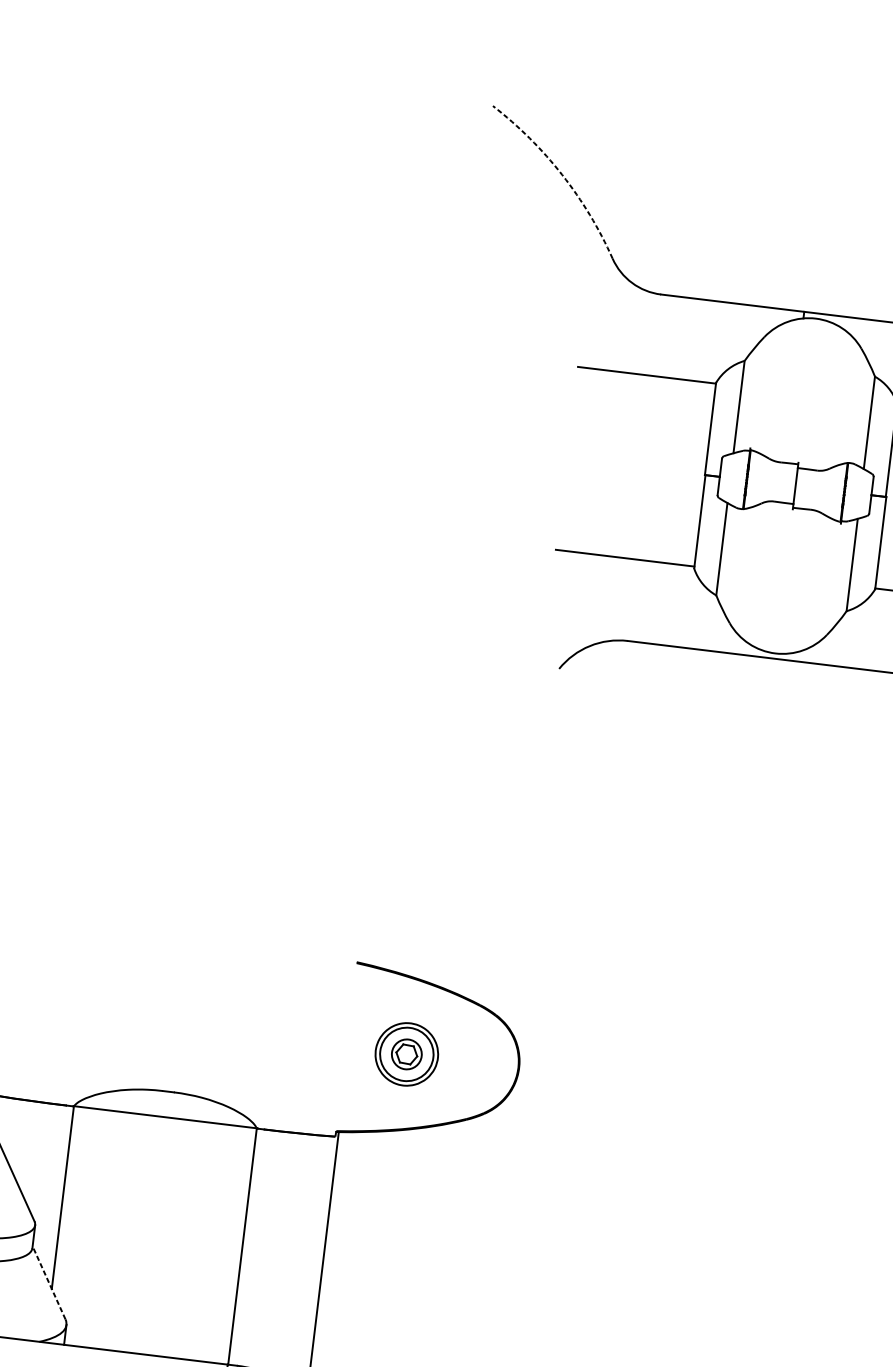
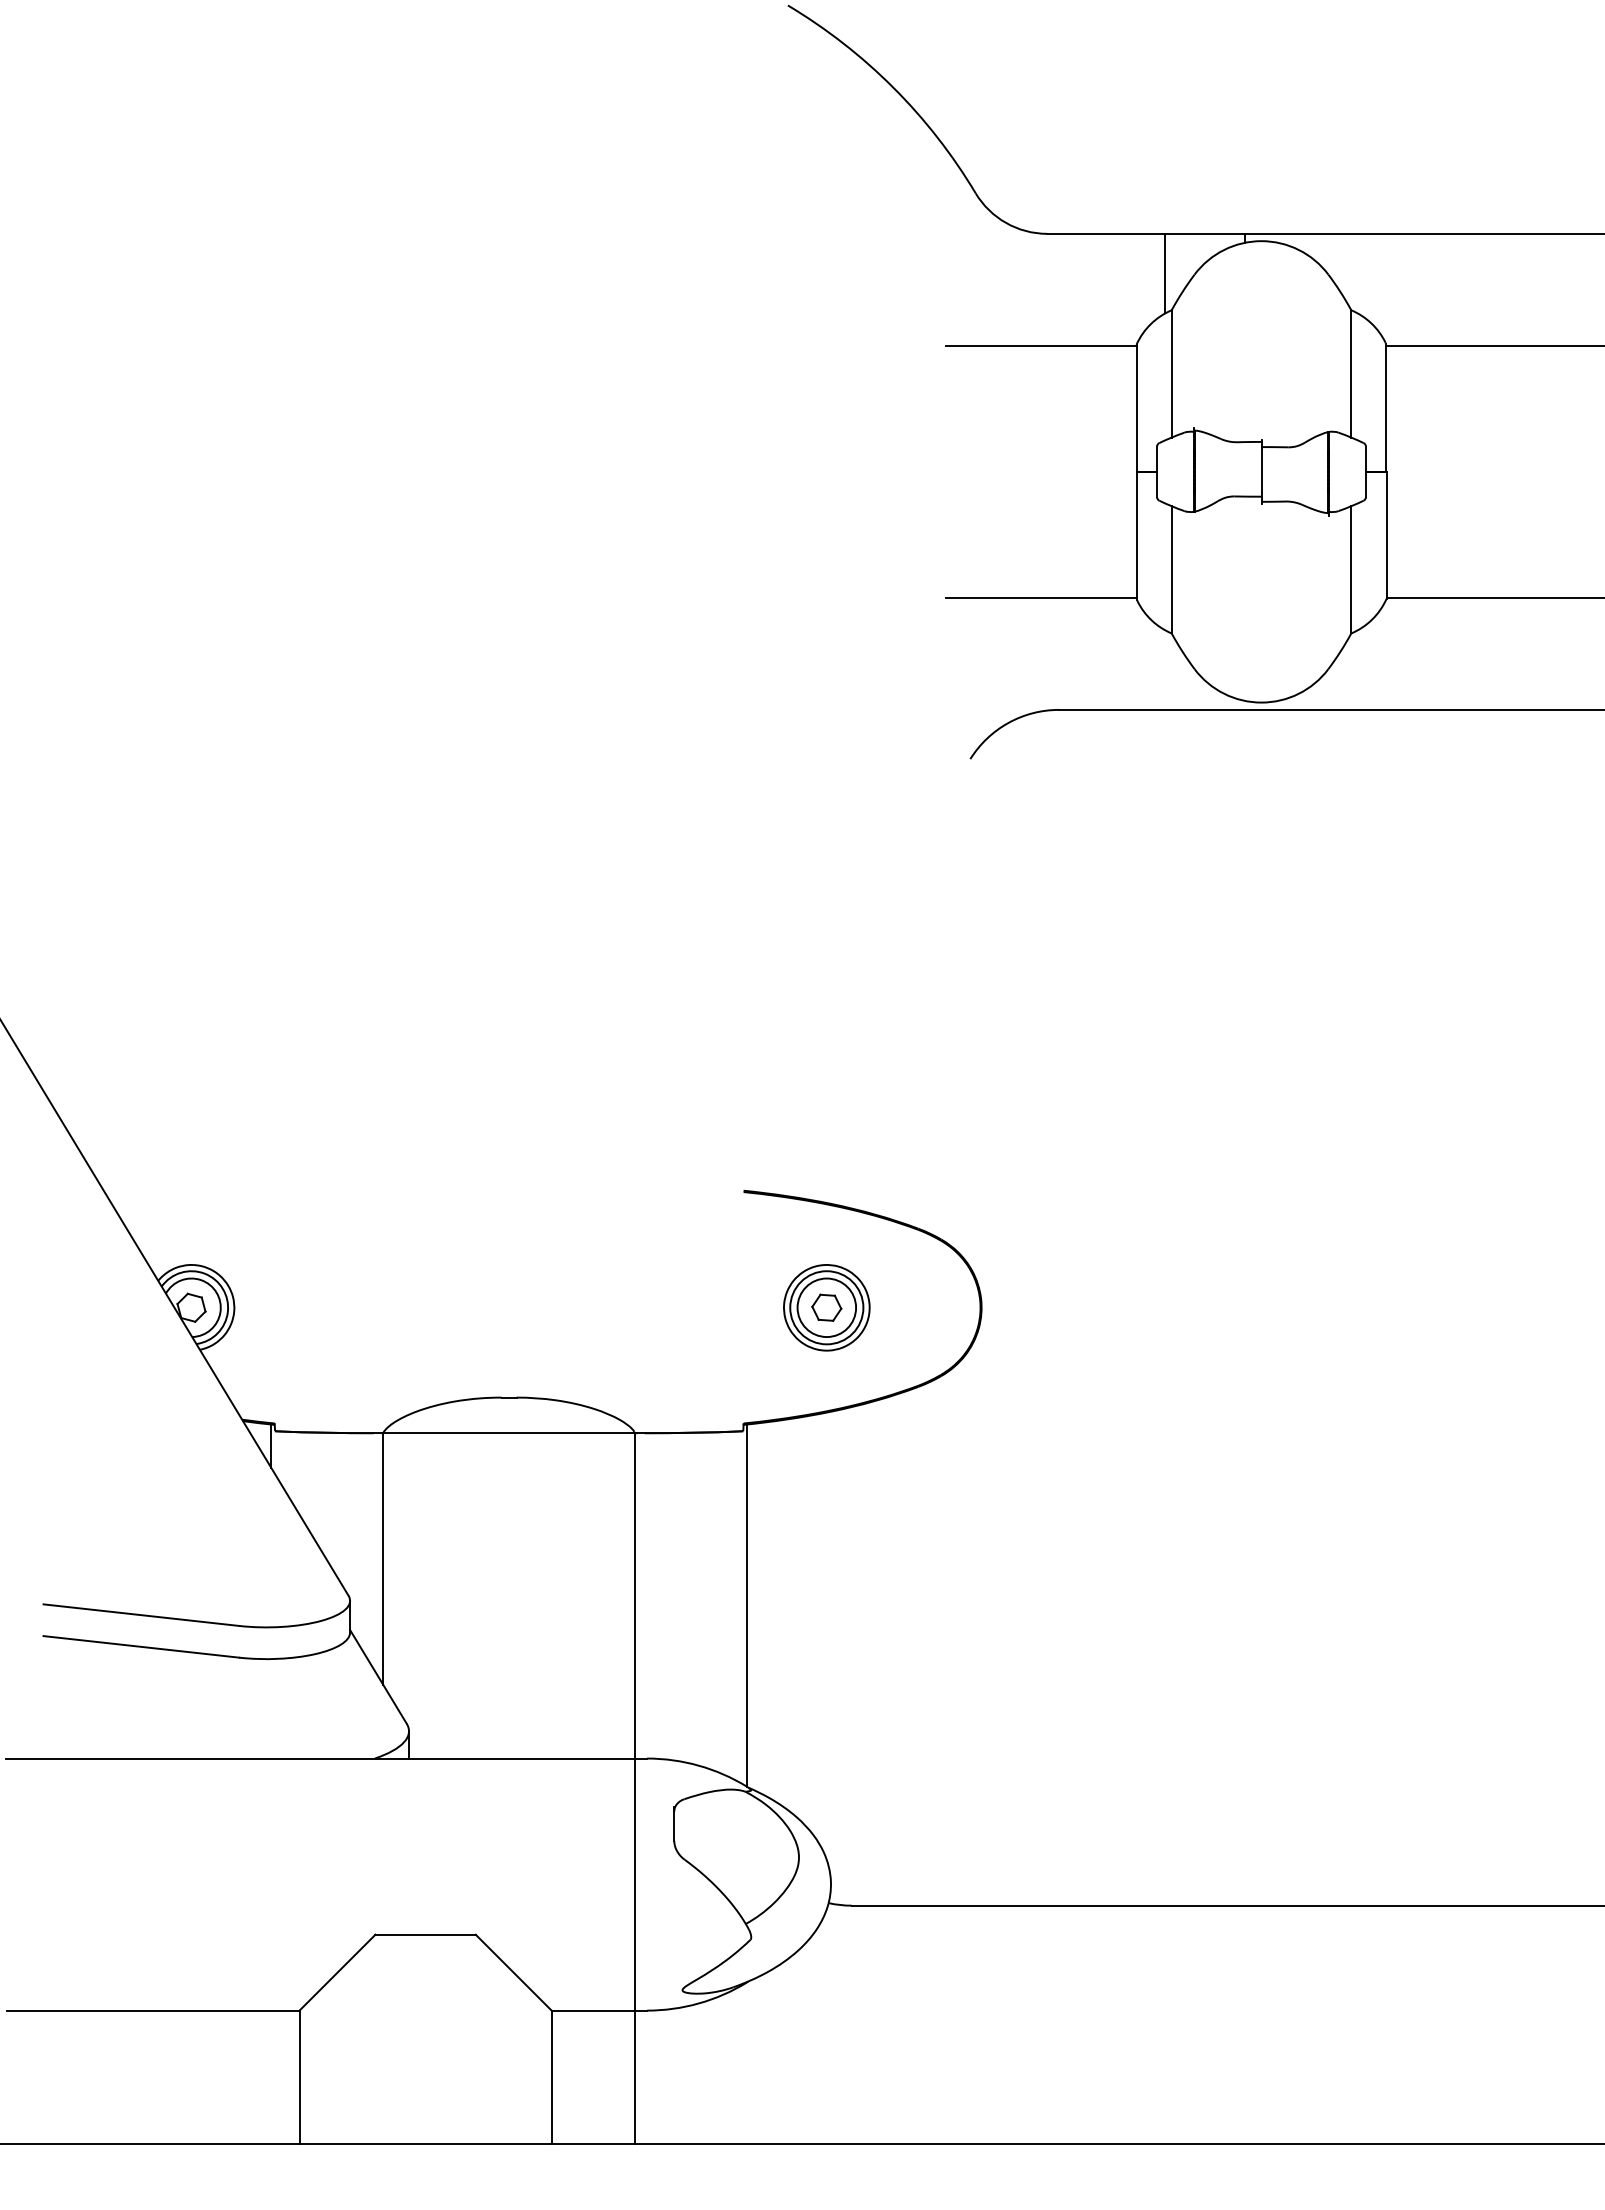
arc: (562, 174) -> (893, 87), dashed -> solid
line: (743, 333) -> (1165, 273), added
circle: (406, 1054) -> (826, 1307), size x1.43
line: (49, 1282) -> (378, 1676), dashed -> solid

